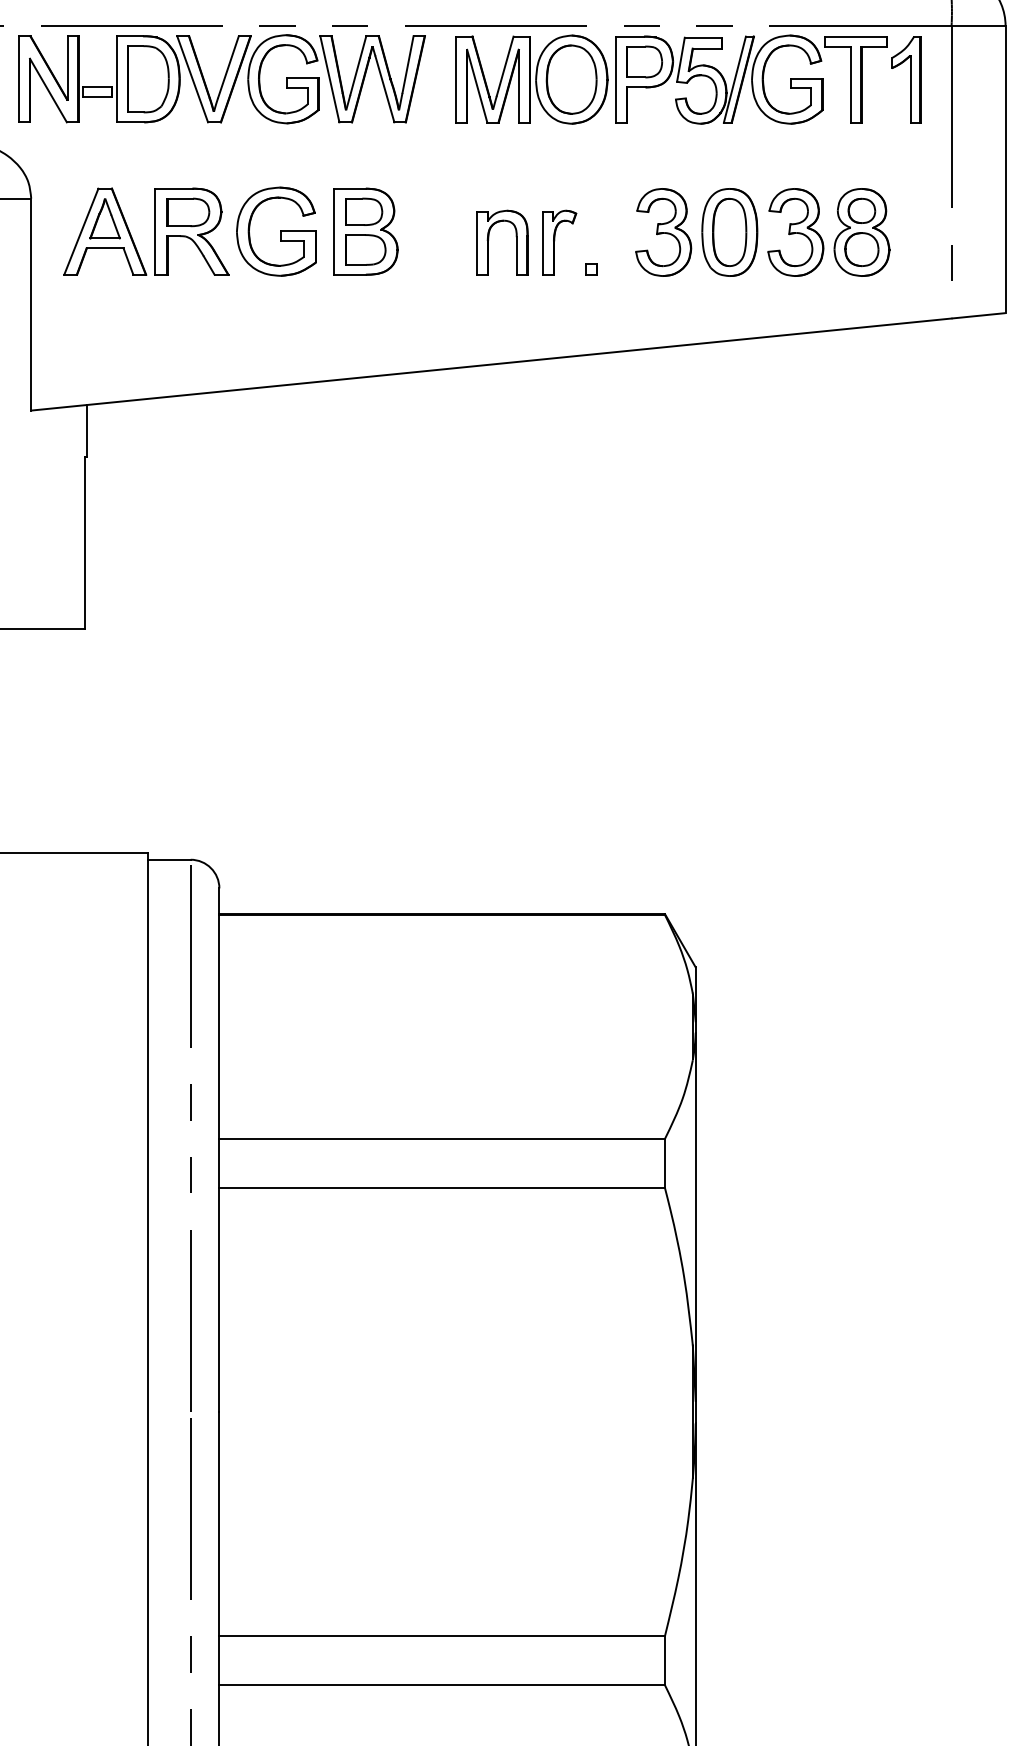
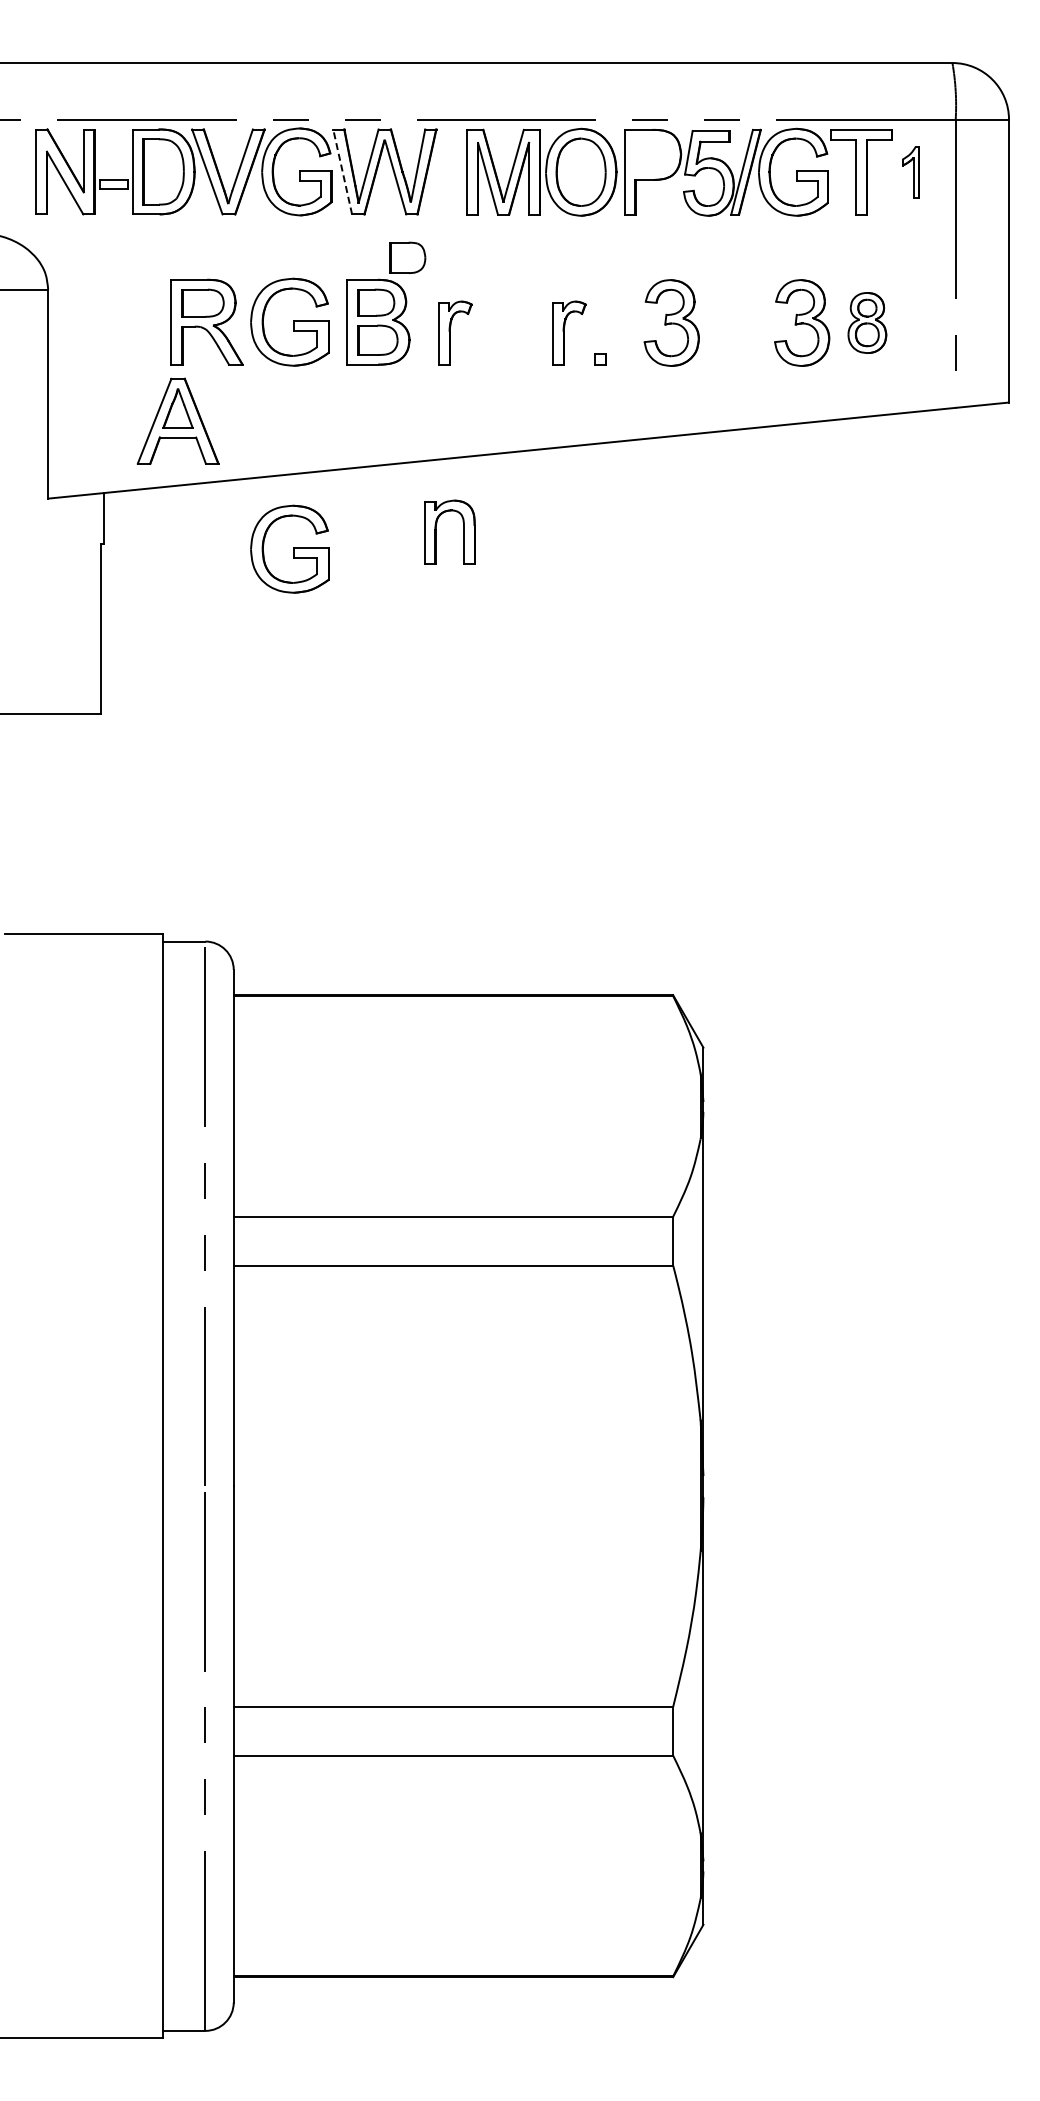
part: (644, 61) -> (407, 257), moved
line: (329, 78) -> (342, 171), solid -> dashed
part: (905, 79) -> (910, 172), size x0.6
part: (104, 230) -> (177, 420), moved
part: (730, 231) -> (737, 322), removed
part: (862, 231) -> (867, 322), size x0.7
part: (444, 242) -> (455, 332), added
part: (488, 242) -> (436, 531), moved
part: (275, 461) -> (289, 548), added

